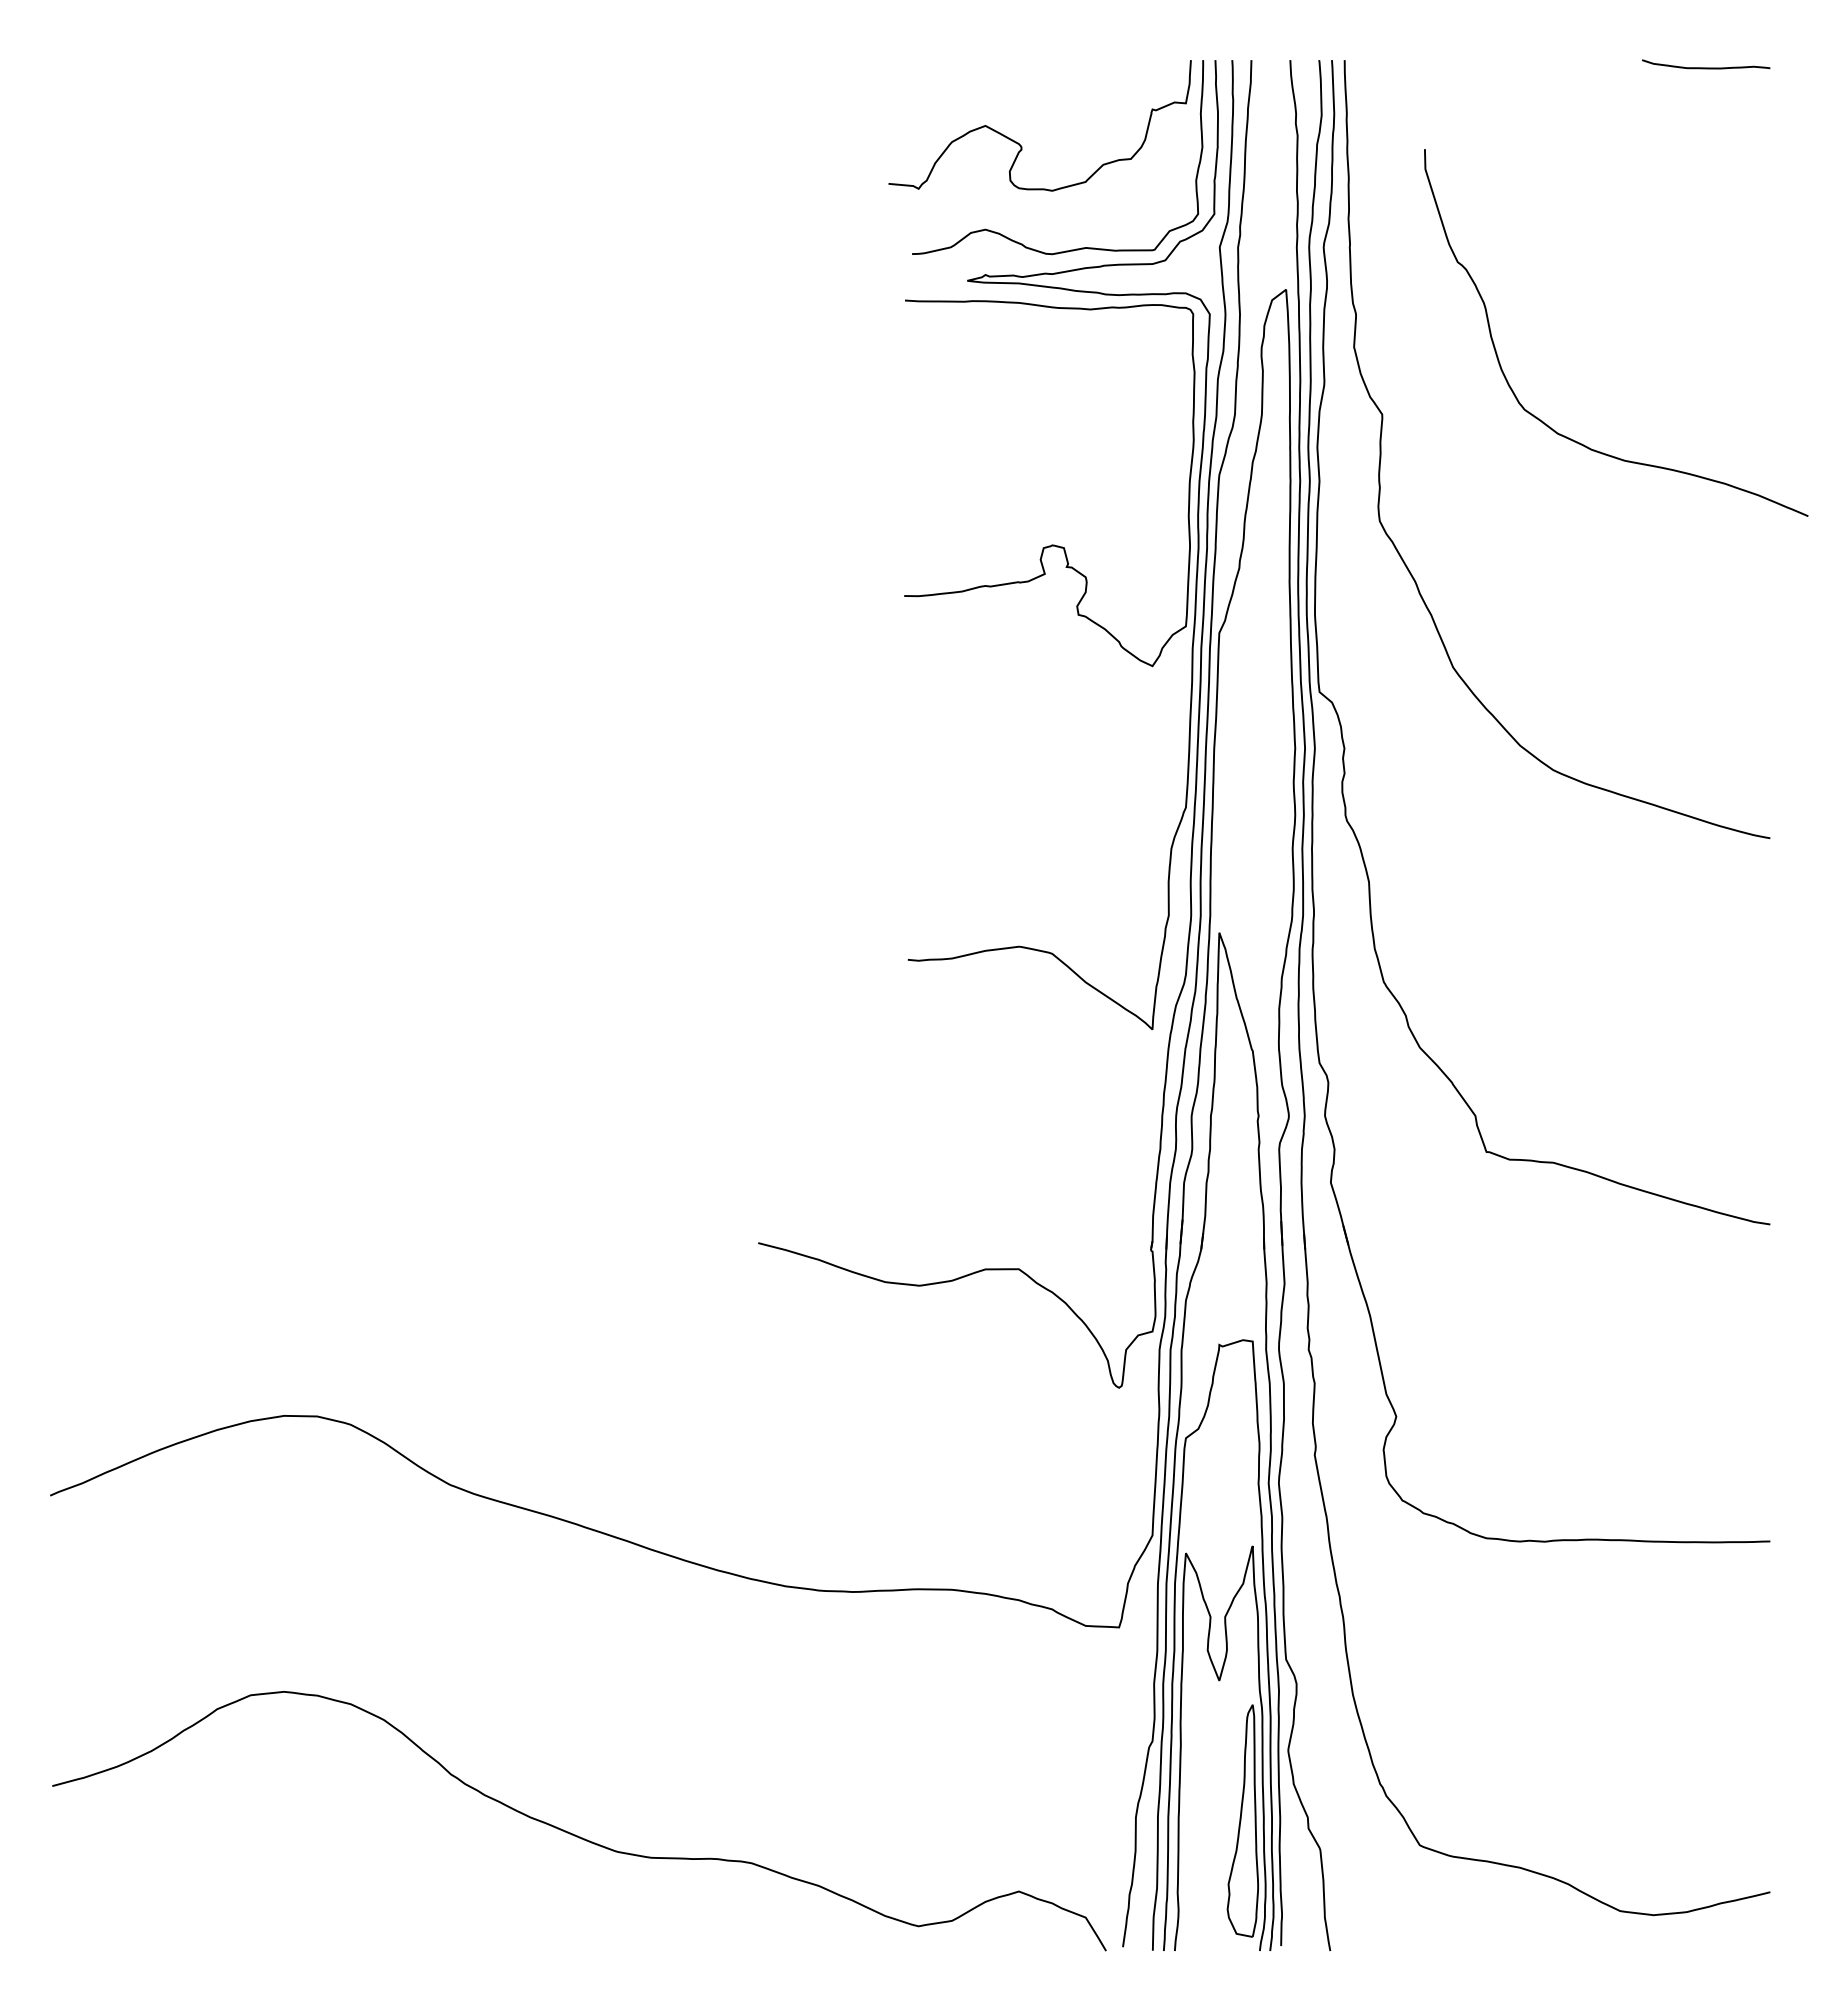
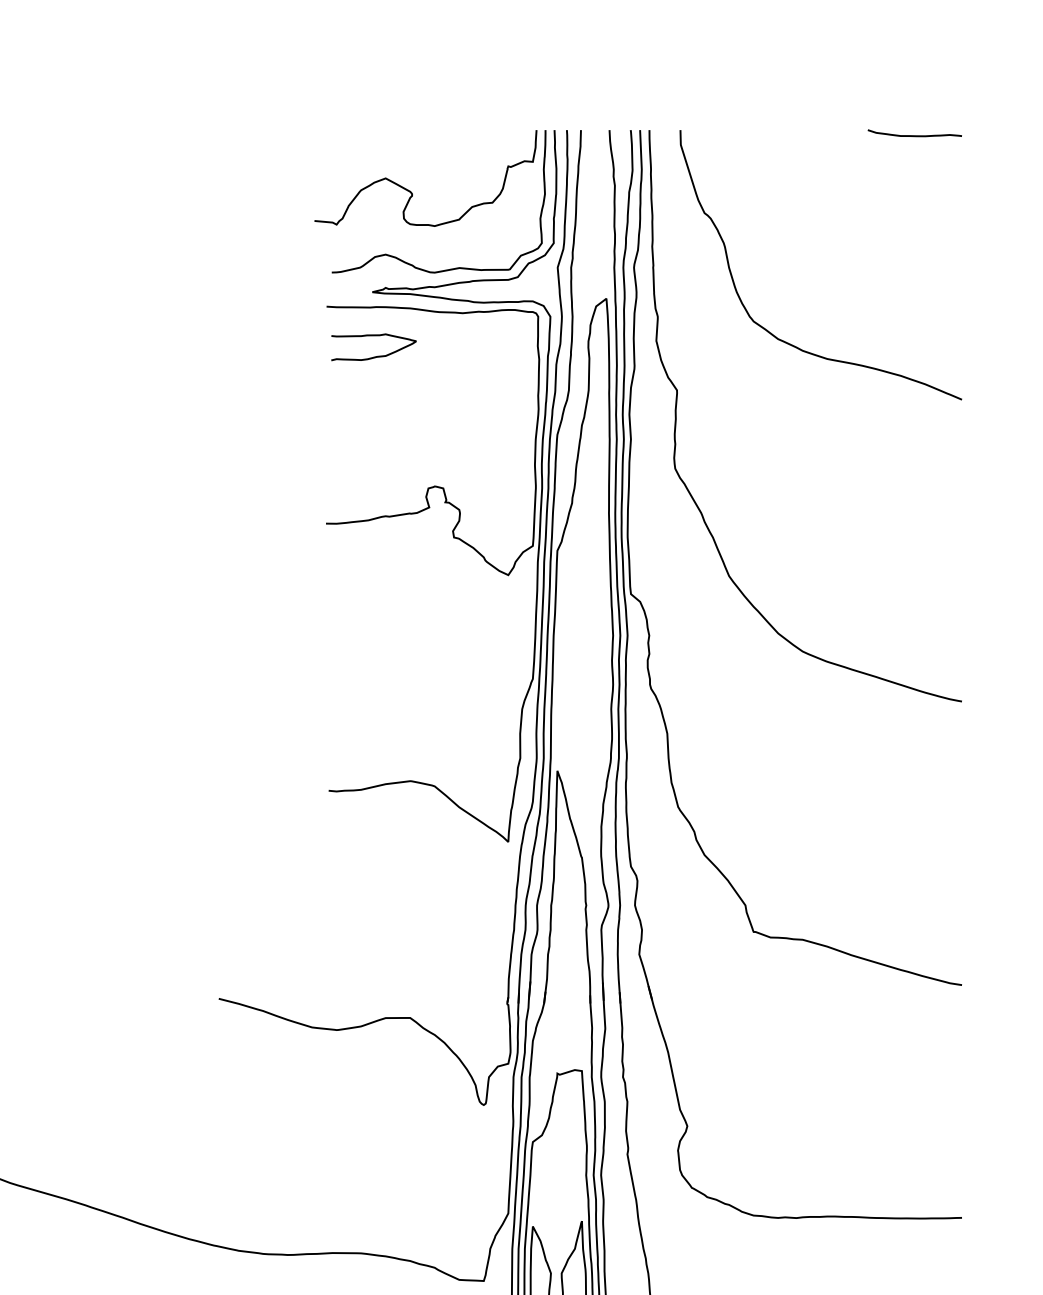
curve: (970, 368) -> (374, 356), added
curve: (1546, 423) -> (769, 331), moved

